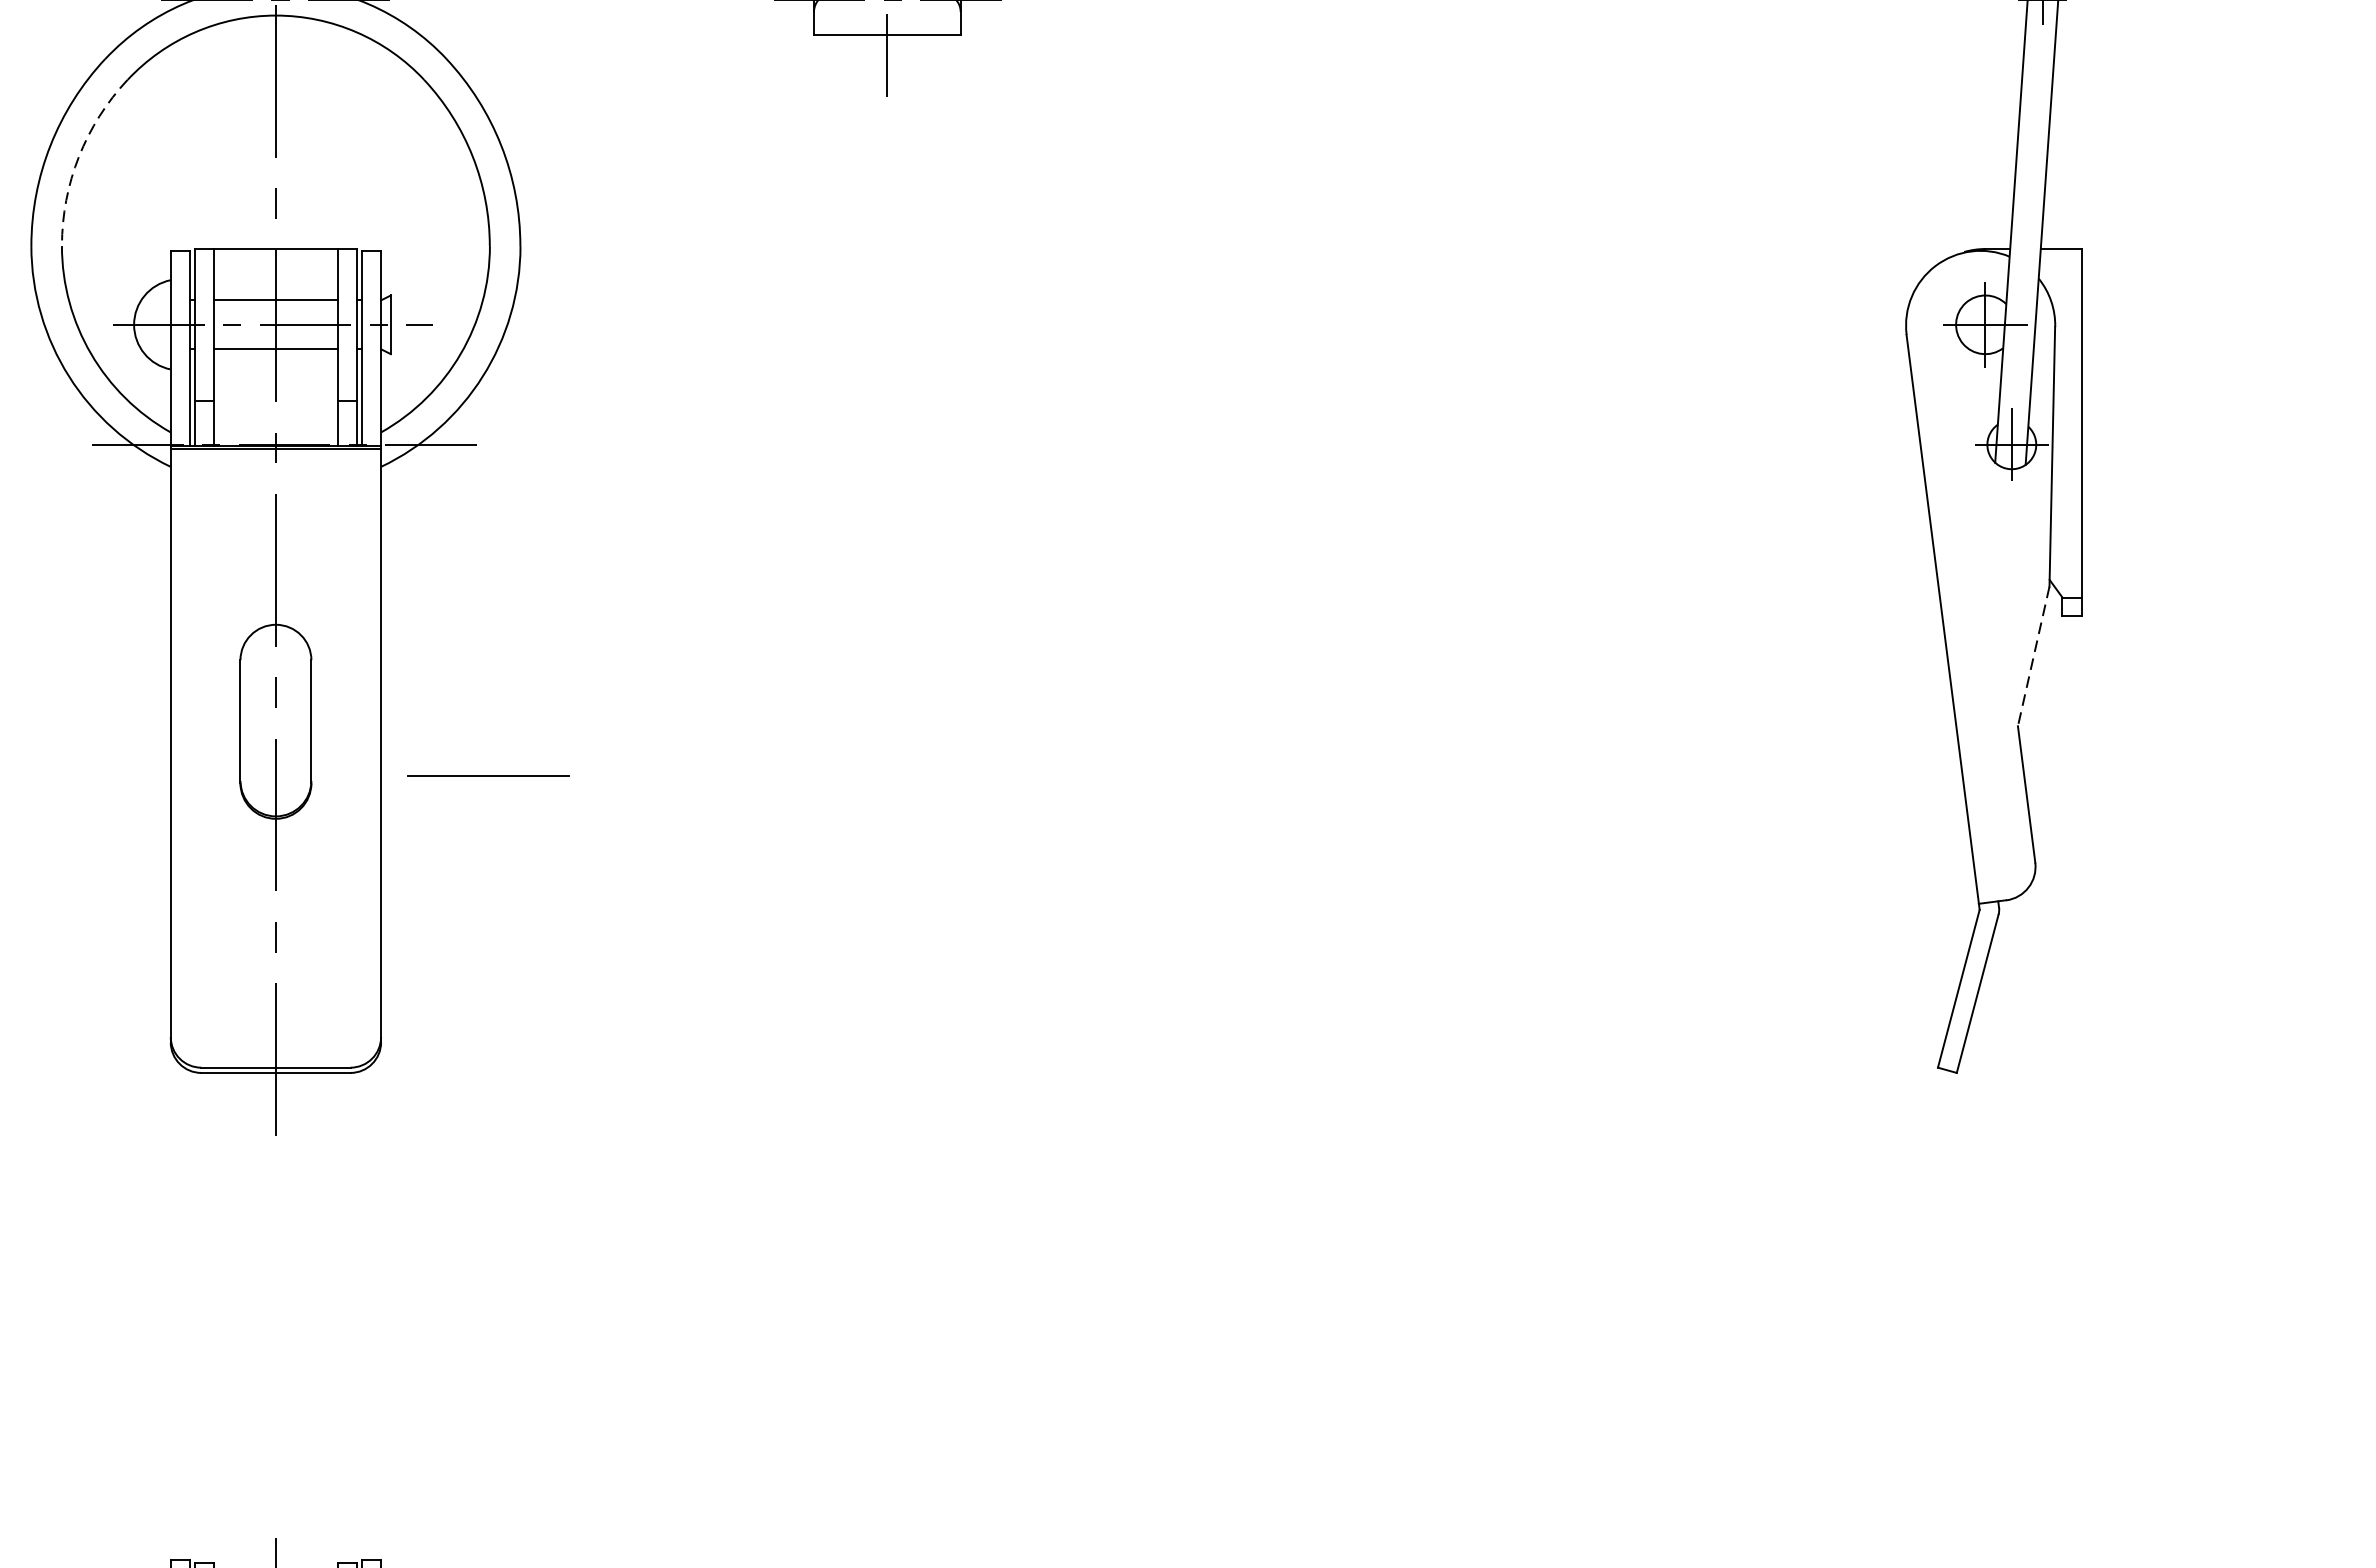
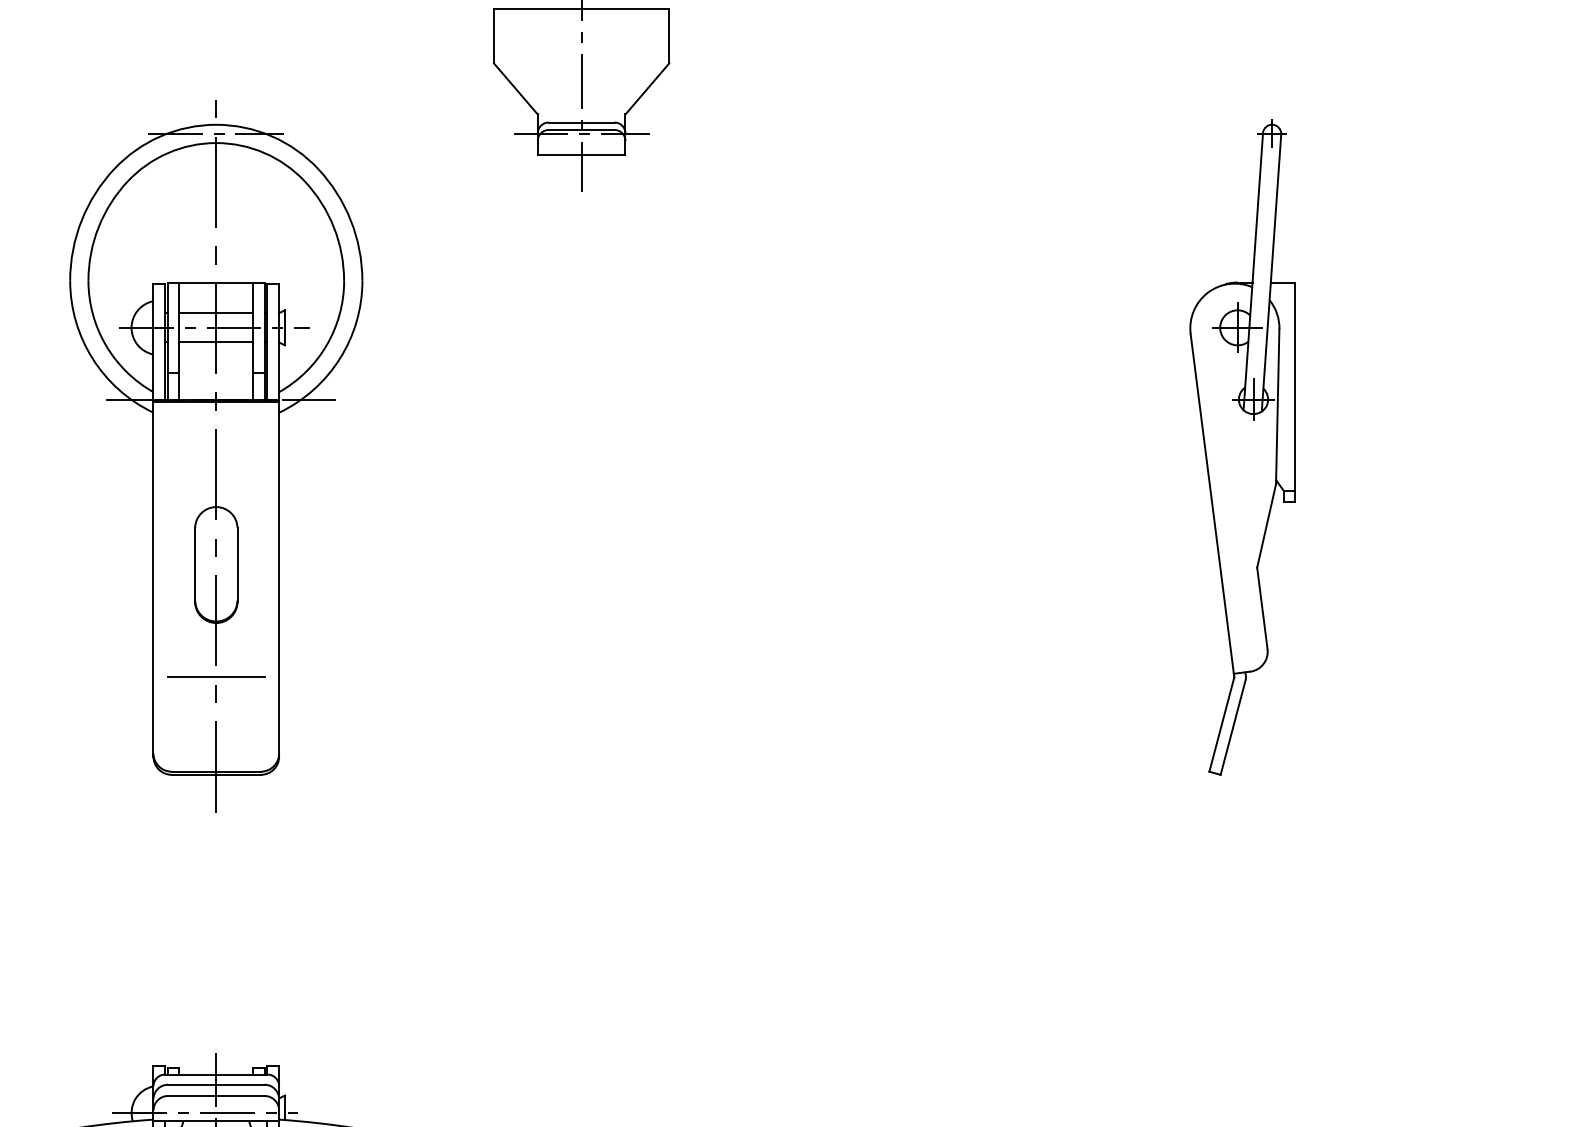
arc: (78, 156) -> (98, 227), dashed -> solid
line: (2033, 657) -> (1266, 526), dashed -> solid
line: (488, 774) -> (216, 676), moved

